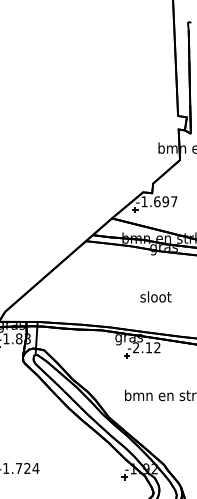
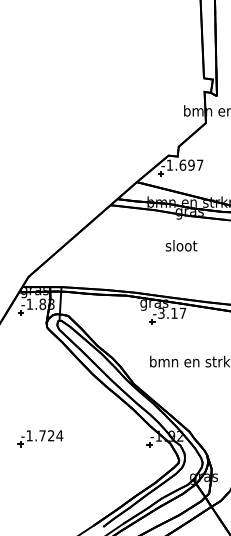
text: (155, 296) -> (181, 245), moved
text: (147, 346) -> (172, 312), -2.12 -> -3.17

